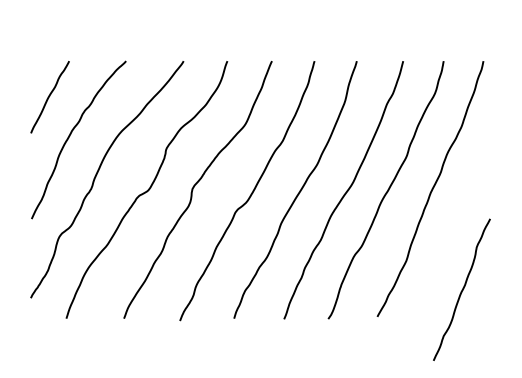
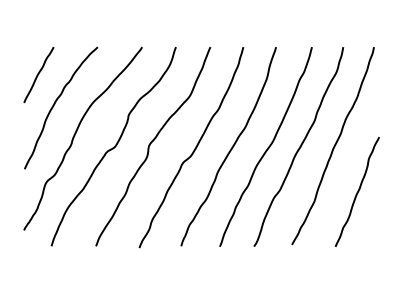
curve: (462, 289) -> (357, 191), moved

